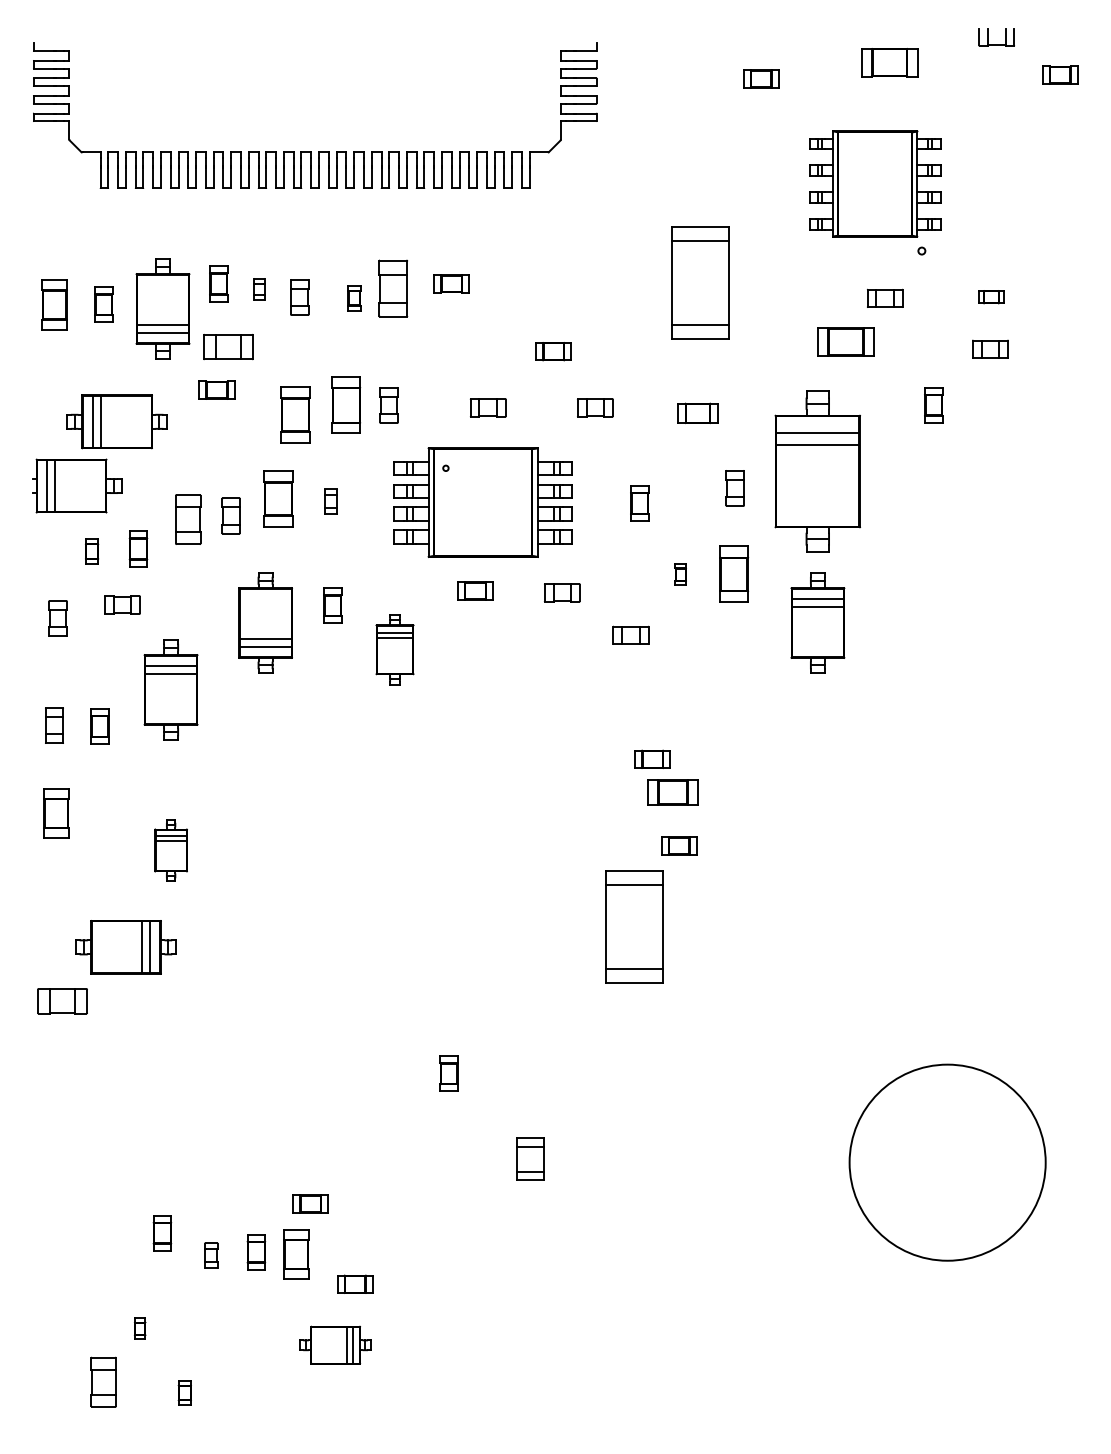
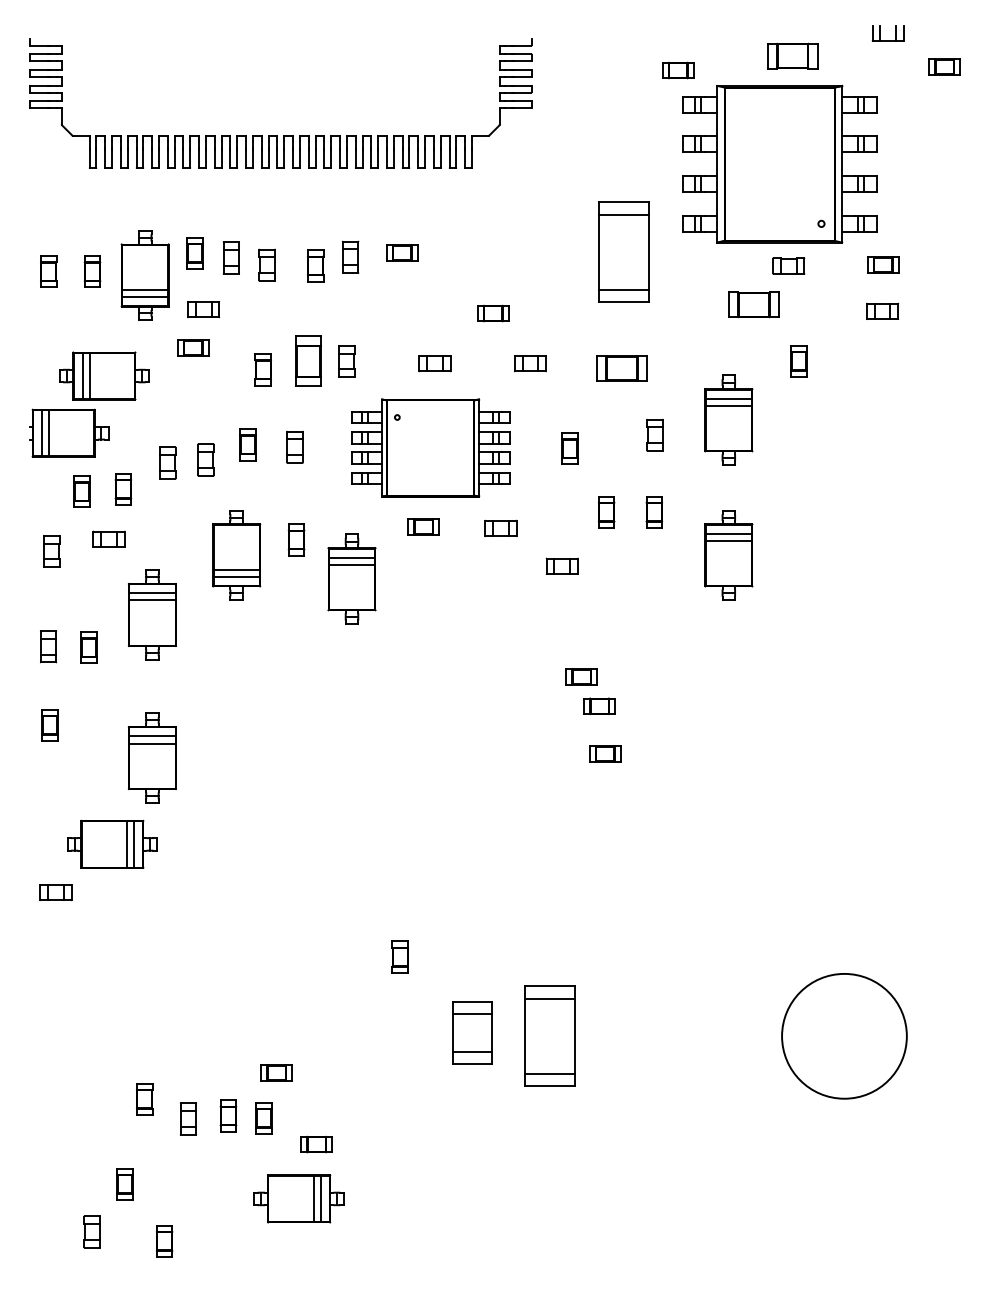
part: (874, 183) -> (779, 163), size x1.67
part: (393, 287) -> (350, 256), size x0.62
part: (258, 288) -> (230, 257), size x1.67
part: (991, 296) -> (883, 264), size x1.43
part: (354, 297) -> (315, 265), size x1.43
part: (54, 304) -> (48, 271), size x0.71
part: (228, 347) -> (203, 309), size x0.71
part: (933, 405) -> (798, 361), moved
part: (697, 413) -> (621, 368), size x1.43
part: (294, 414) -> (262, 369), size x0.62
part: (817, 470) -> (728, 419), size x0.62
part: (277, 498) -> (247, 444), size x0.62
part: (330, 500) -> (294, 446), size x1.43
part: (187, 518) -> (167, 462), size x0.71
part: (91, 551) -> (81, 491), size x1.43
part: (680, 574) -> (606, 512), size x1.67
part: (734, 574) -> (654, 512), size x0.62
part: (394, 649) -> (351, 578), size x1.43
part: (672, 791) -> (599, 705), size x0.71
part: (55, 813) -> (49, 725), size x0.71
part: (171, 849) -> (152, 757), size x1.67
part: (633, 926) -> (549, 1035), moved
part: (62, 1001) -> (55, 892), size x0.71
part: (530, 1158) -> (472, 1032), size x1.67
circle: (947, 1162) -> (844, 1036), size x0.71
part: (210, 1254) -> (187, 1118), size x1.43
part: (295, 1254) -> (263, 1118), size x0.71
part: (139, 1329) -> (124, 1184), size x1.67
part: (334, 1344) -> (298, 1198), size x1.43
part: (102, 1381) -> (91, 1231), size x0.71
part: (184, 1393) -> (164, 1241), size x1.43

